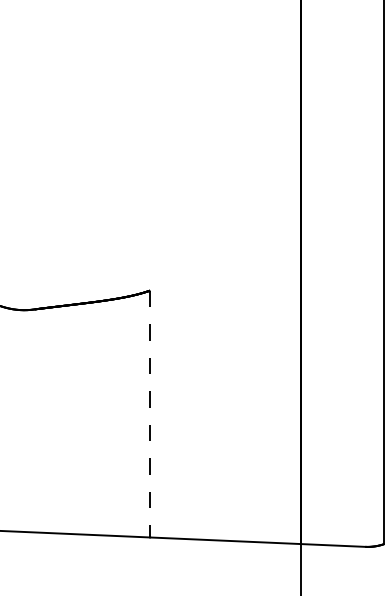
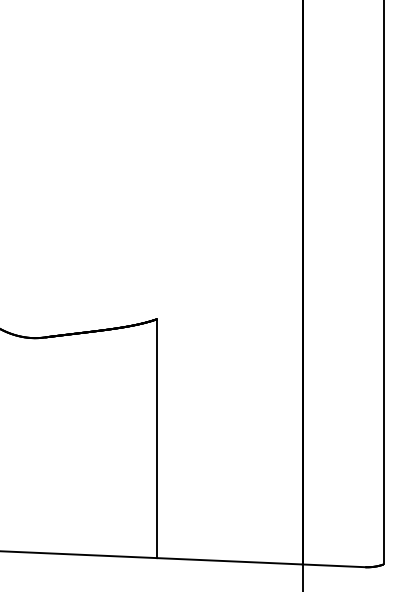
line: (150, 414) -> (157, 439), dashed -> solid

